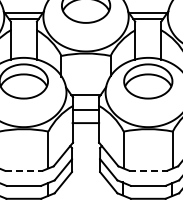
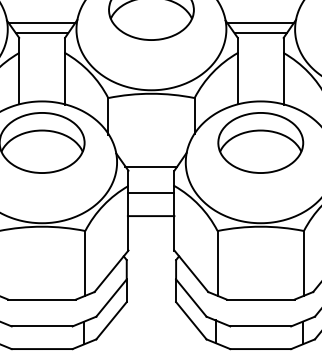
line: (24, 170) -> (43, 299), dashed -> solid
line: (148, 170) -> (261, 299), dashed -> solid

